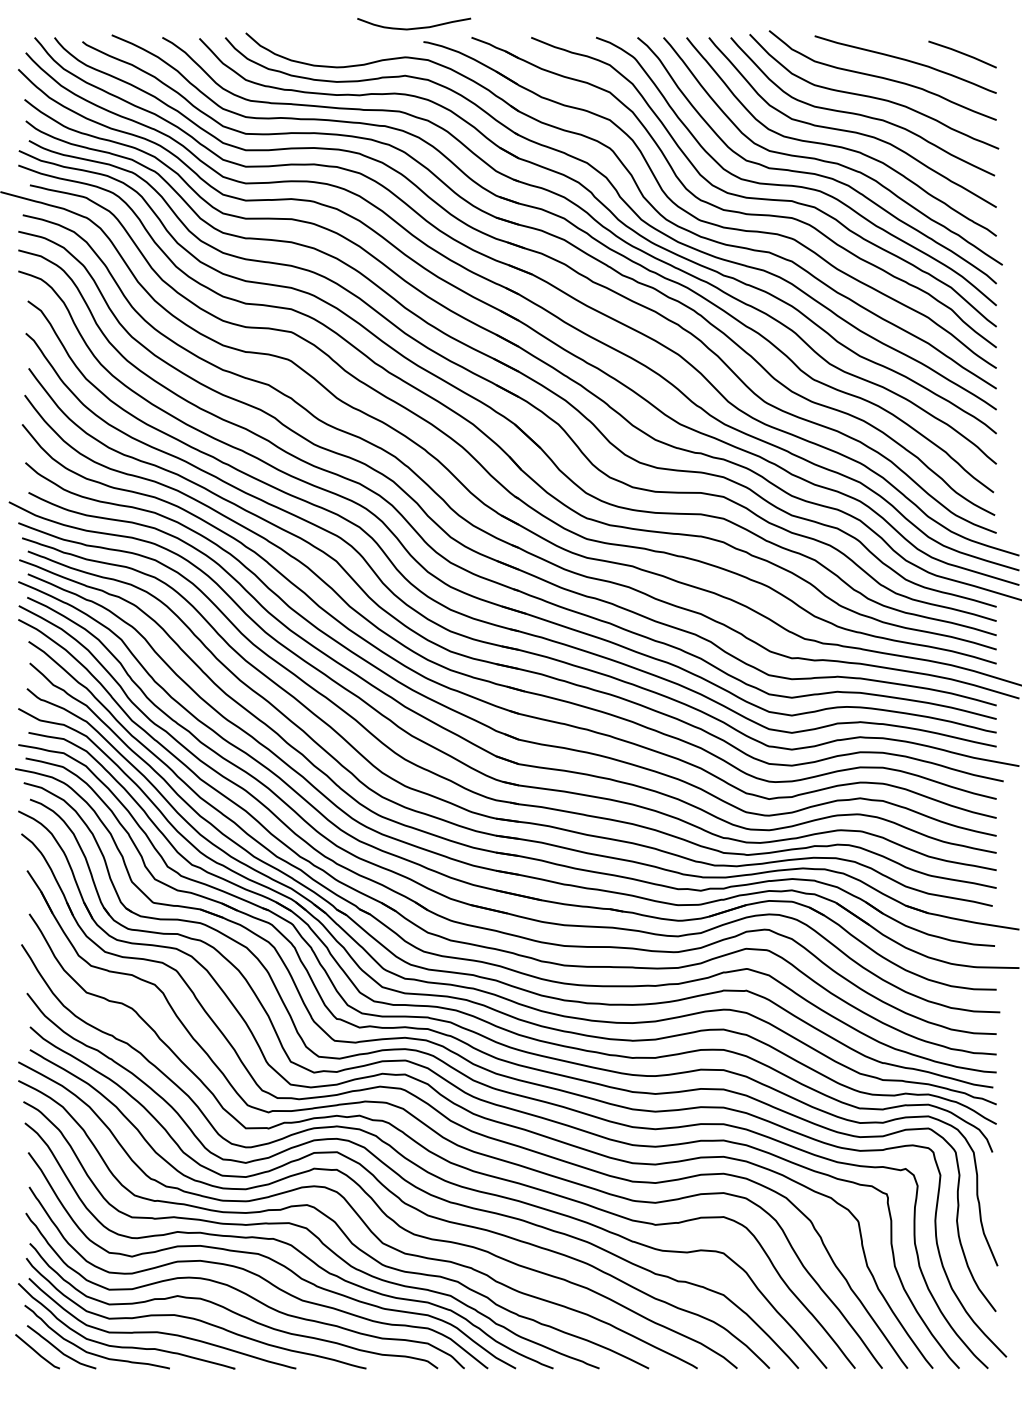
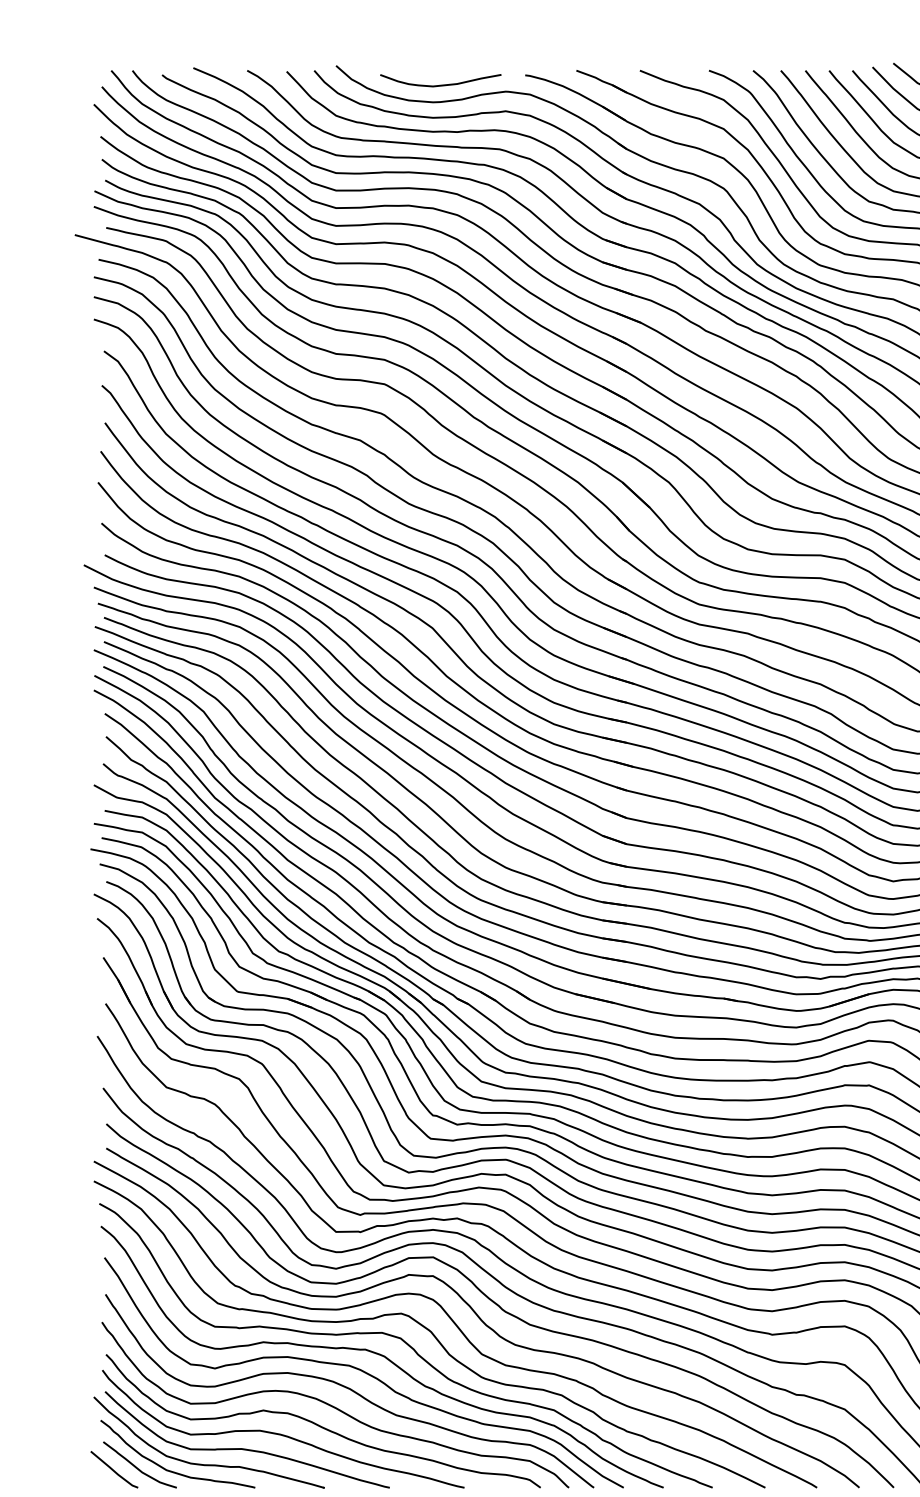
curve: (414, 27) -> (441, 84), moved

